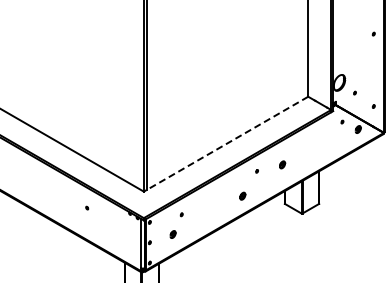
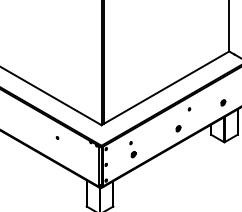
line: (226, 144) -> (165, 88), dashed -> solid
part: (282, 164) -> (223, 102), moved
part: (172, 234) -> (133, 154), moved

